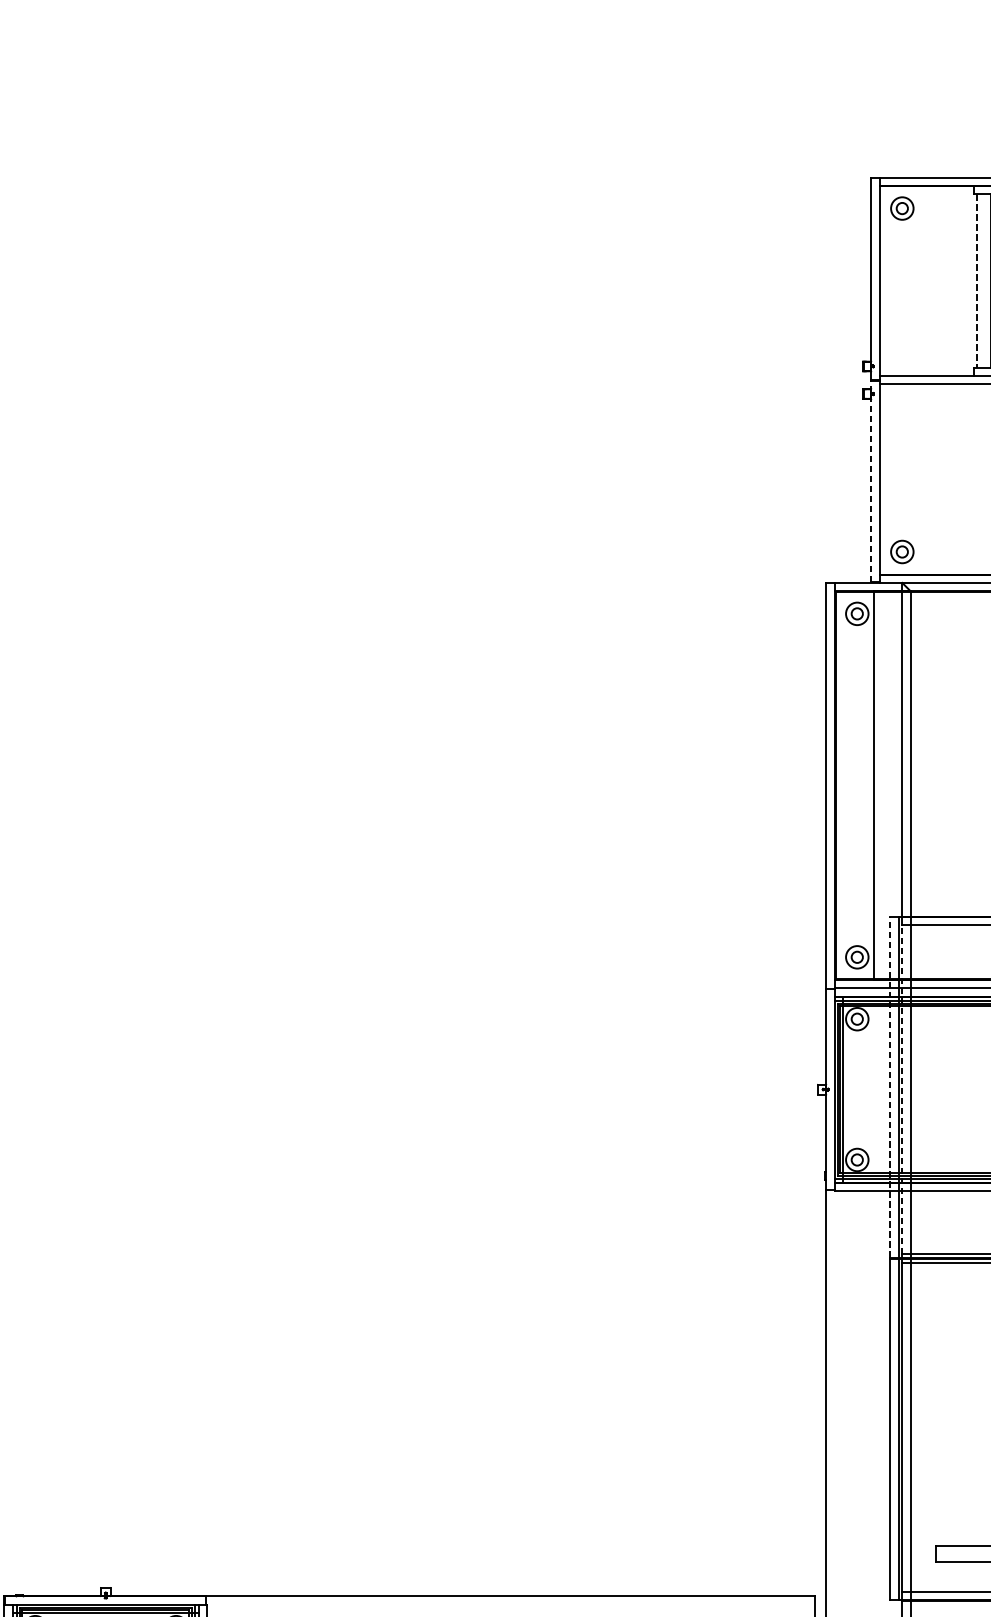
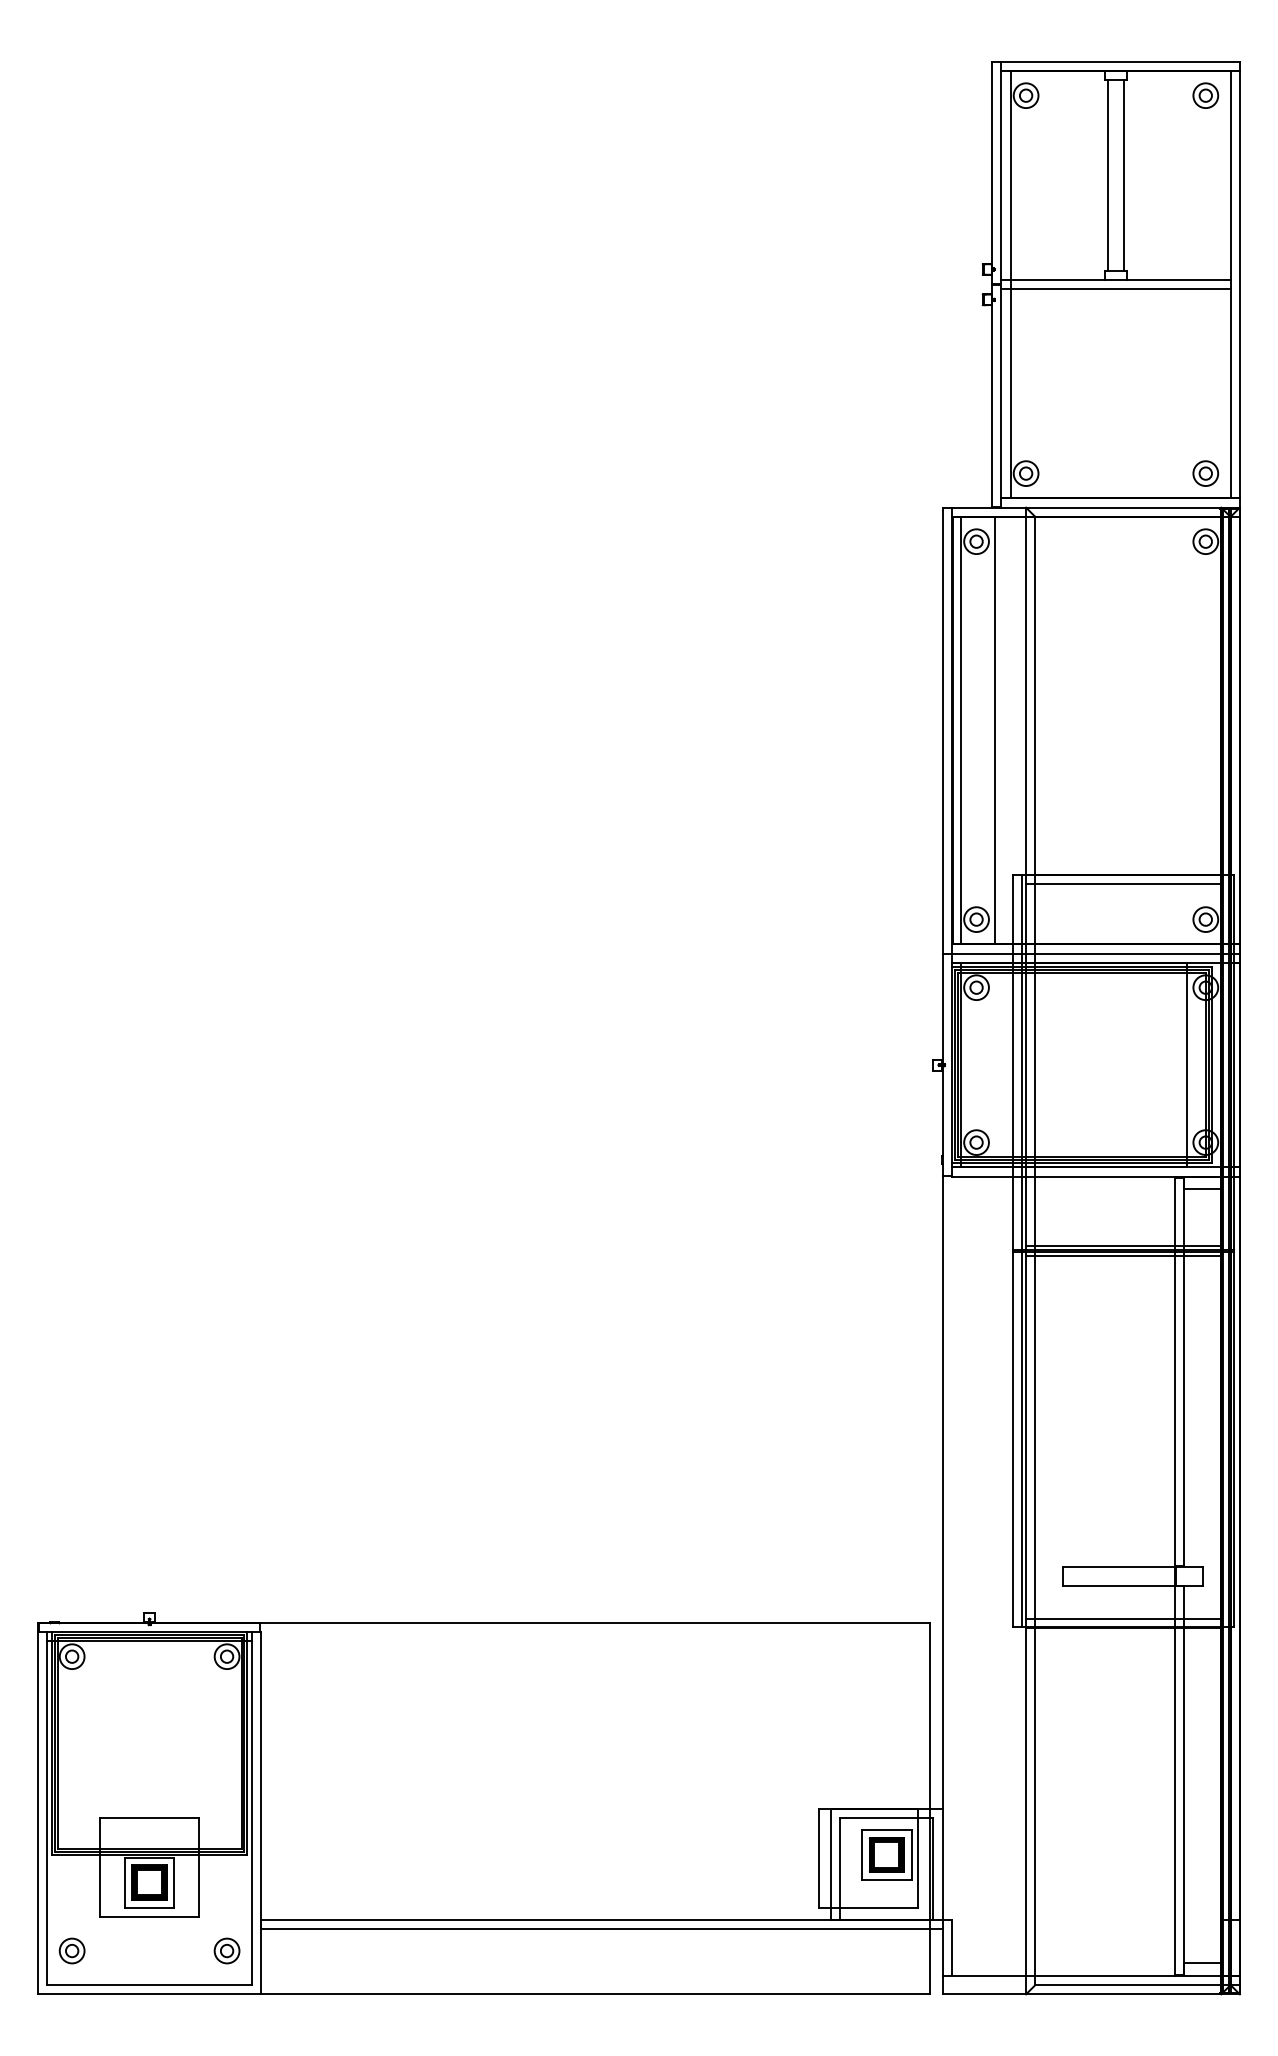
line: (977, 281) -> (1108, 175), dashed -> solid
line: (888, 380) -> (1010, 284), added
line: (871, 481) -> (992, 396), dashed -> solid
line: (843, 785) -> (961, 730), added
line: (889, 1087) -> (1012, 1062), dashed -> solid
line: (902, 1088) -> (1026, 1064), dashed -> solid

